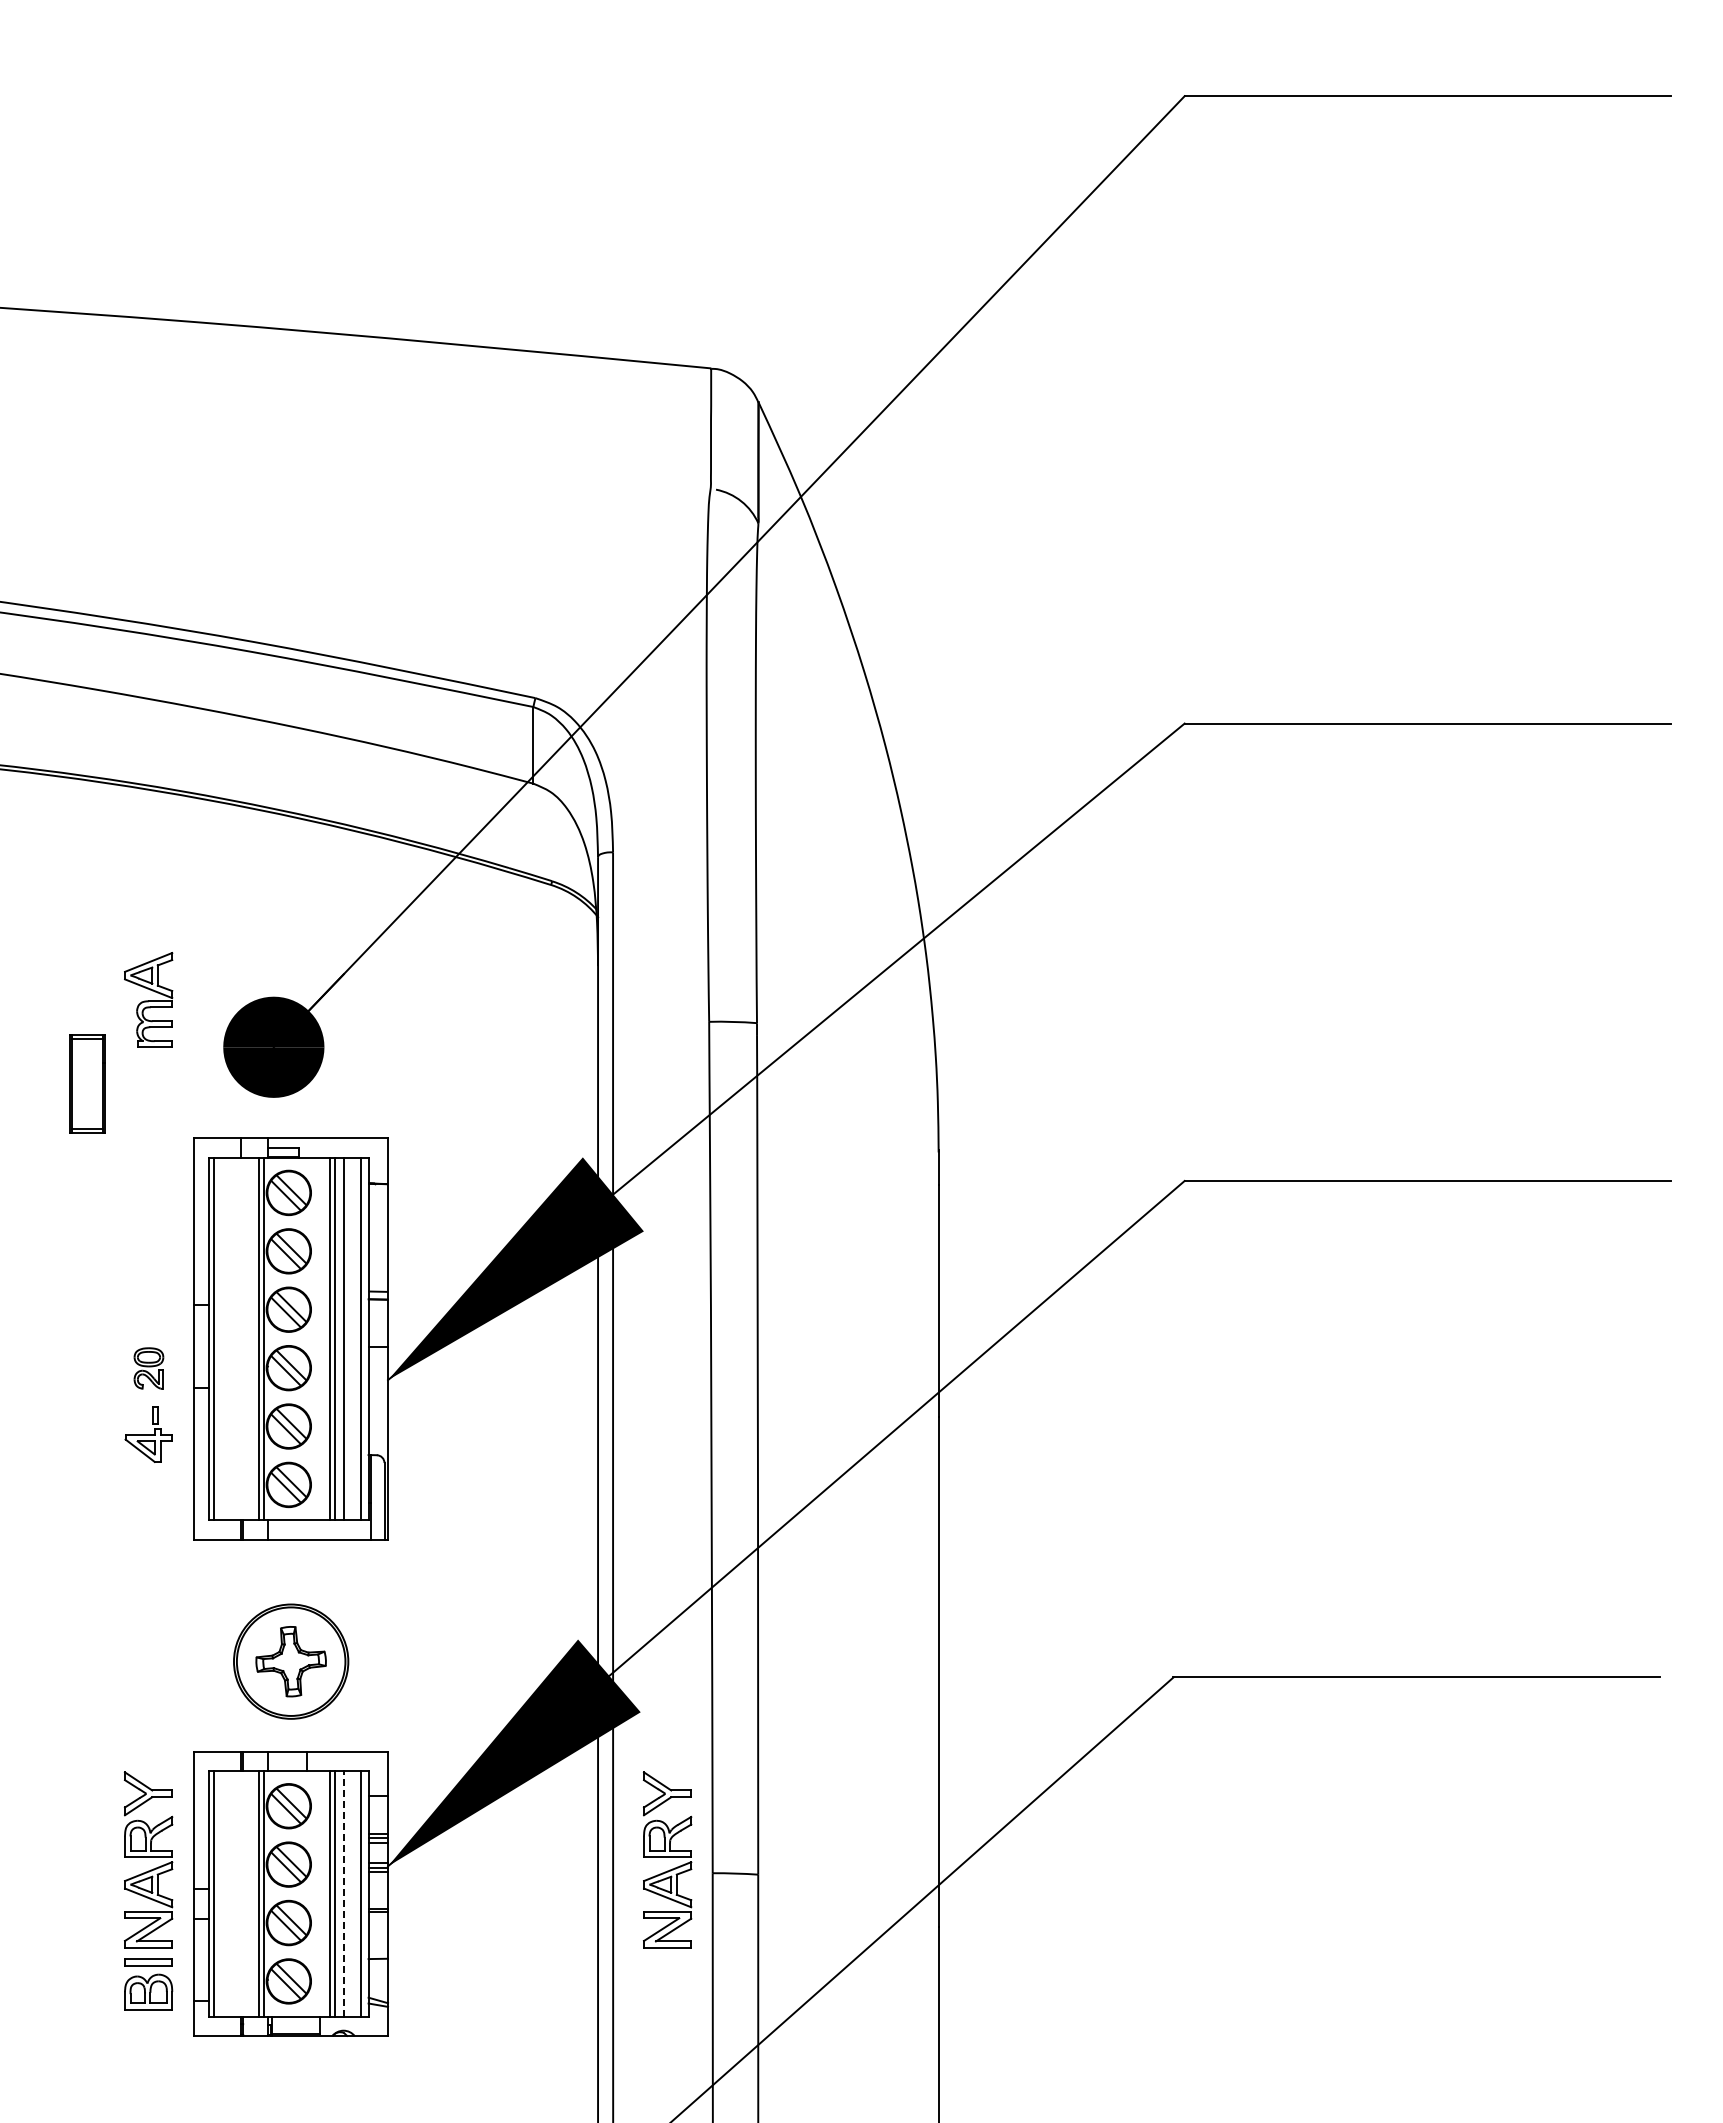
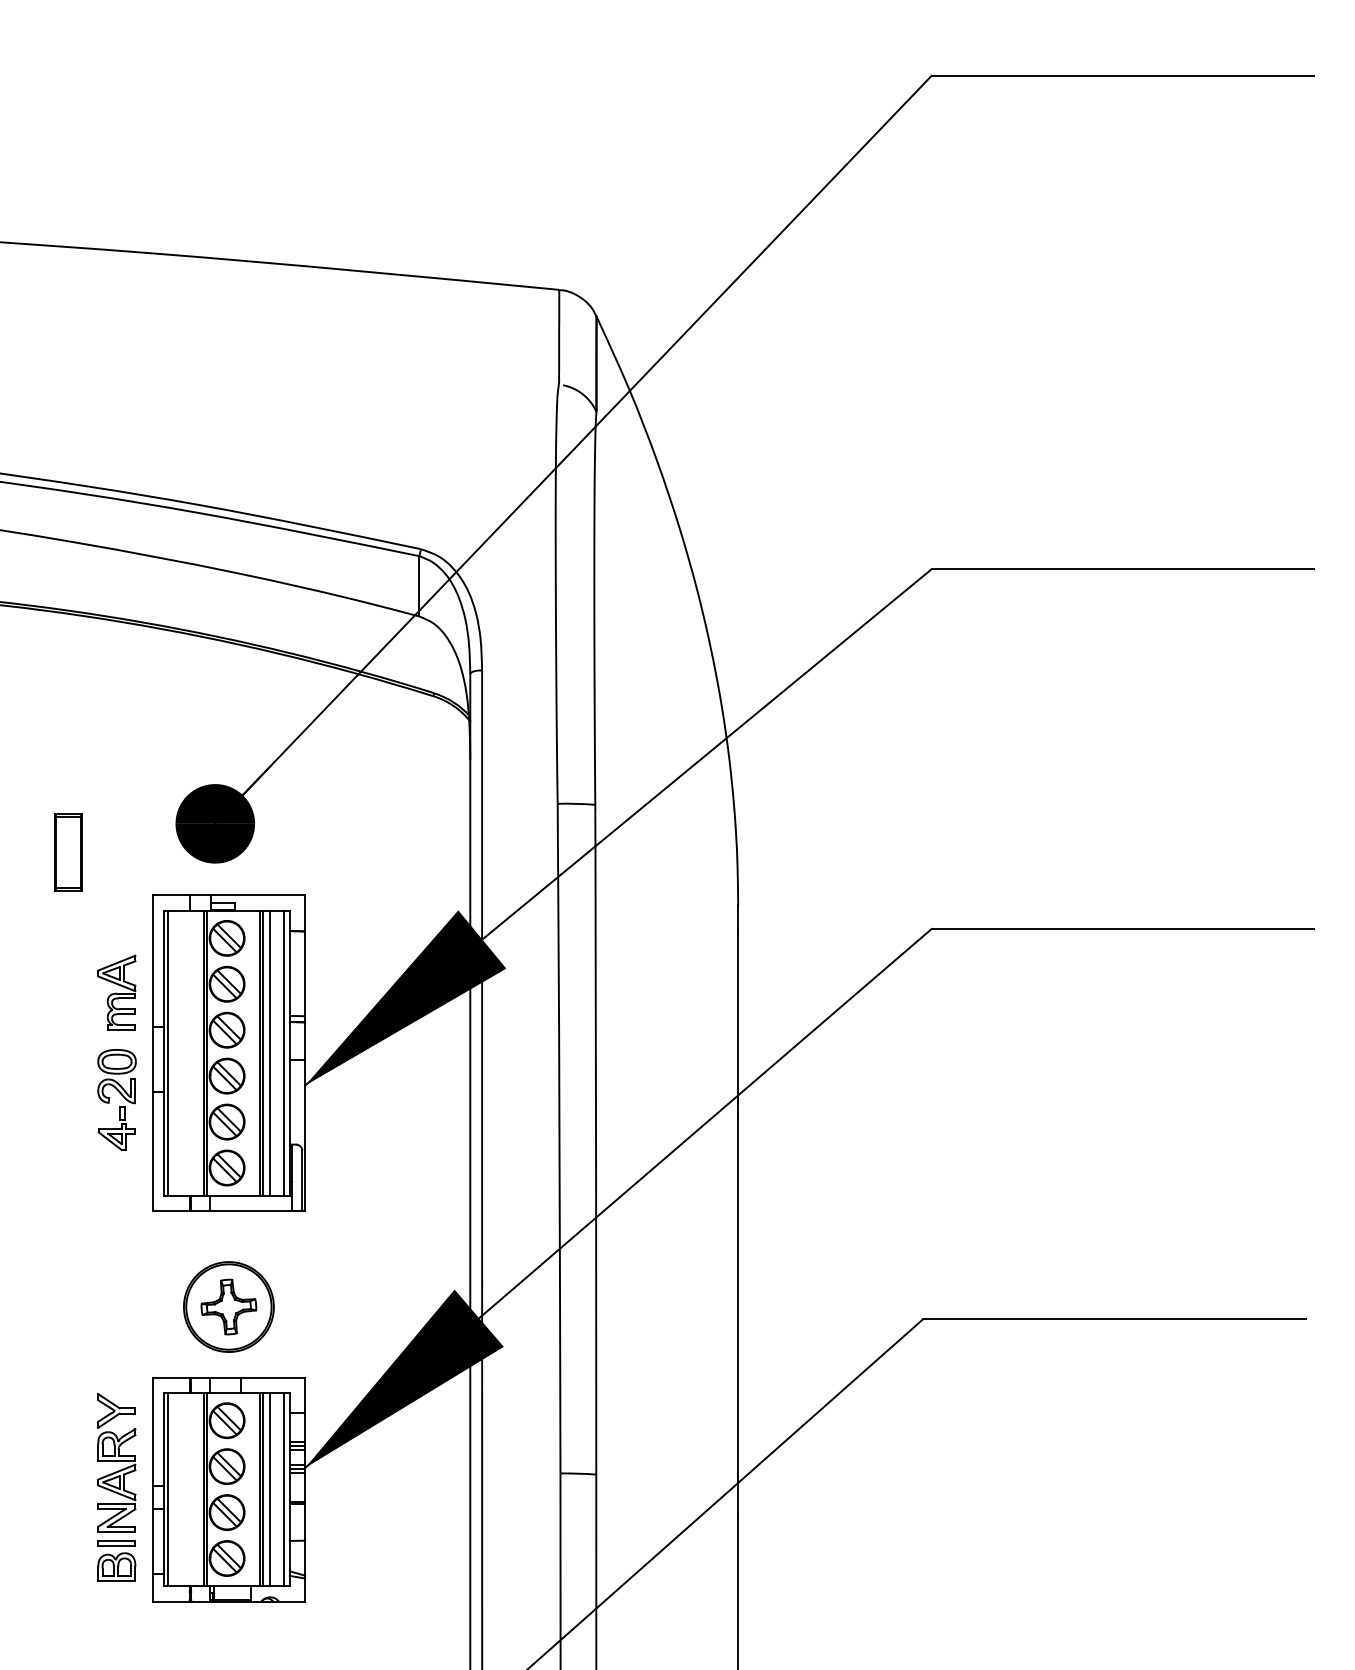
part: (148, 999) -> (116, 992), moved
part: (148, 1368) -> (116, 1076), size x1.67
part: (667, 1859) -> (524, 1462), removed
line: (343, 1893) -> (270, 1489), dashed -> solid

